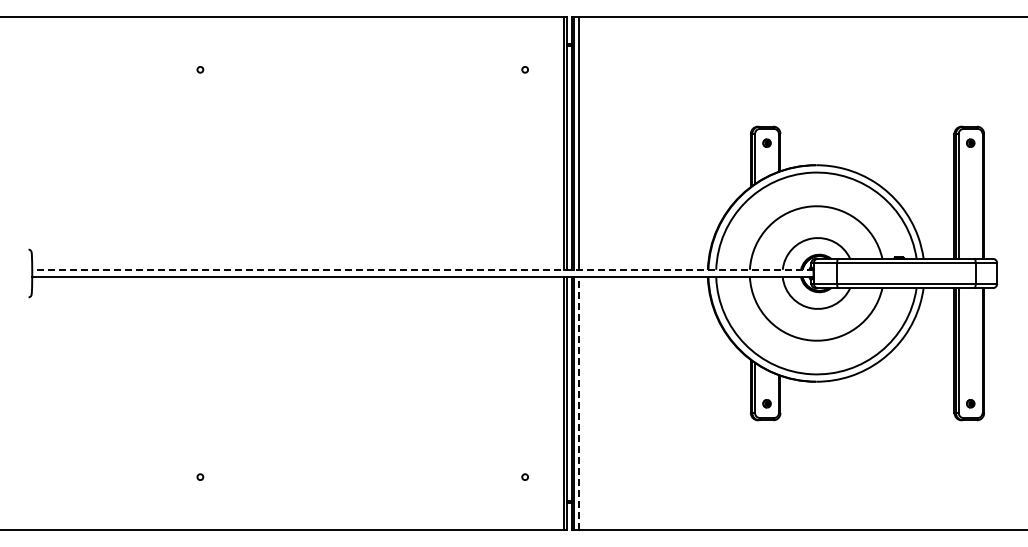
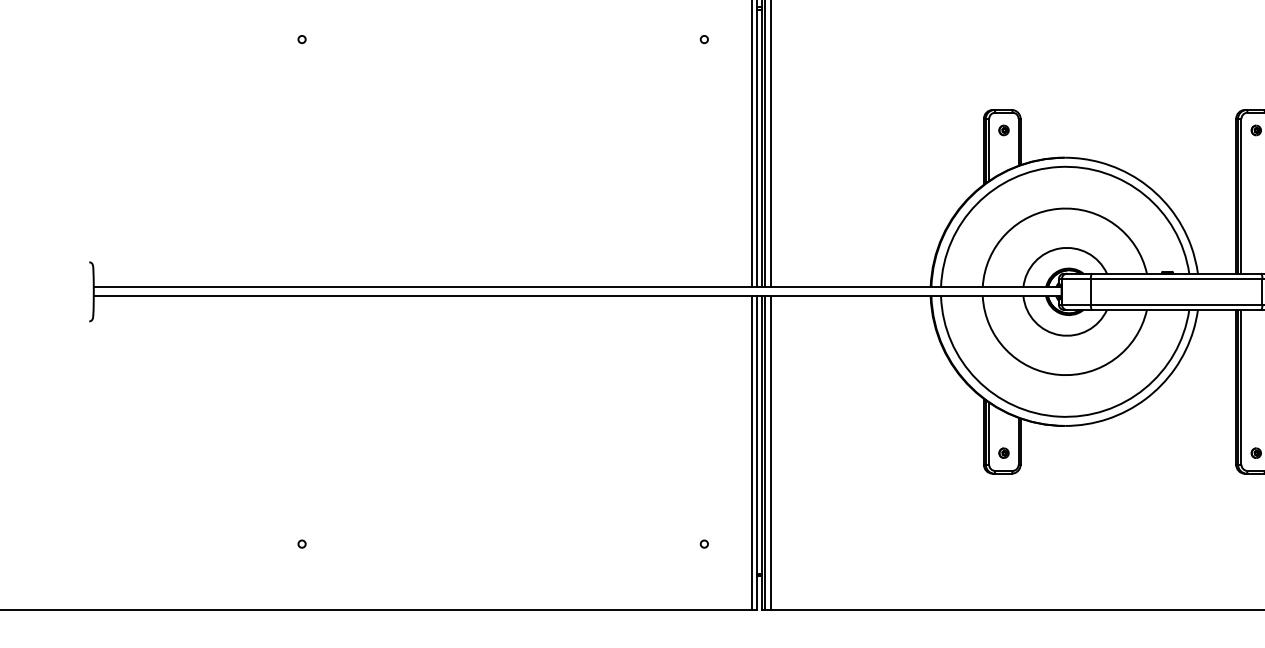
line: (422, 269) -> (577, 286), dashed -> solid
line: (578, 403) -> (770, 452), dashed -> solid

